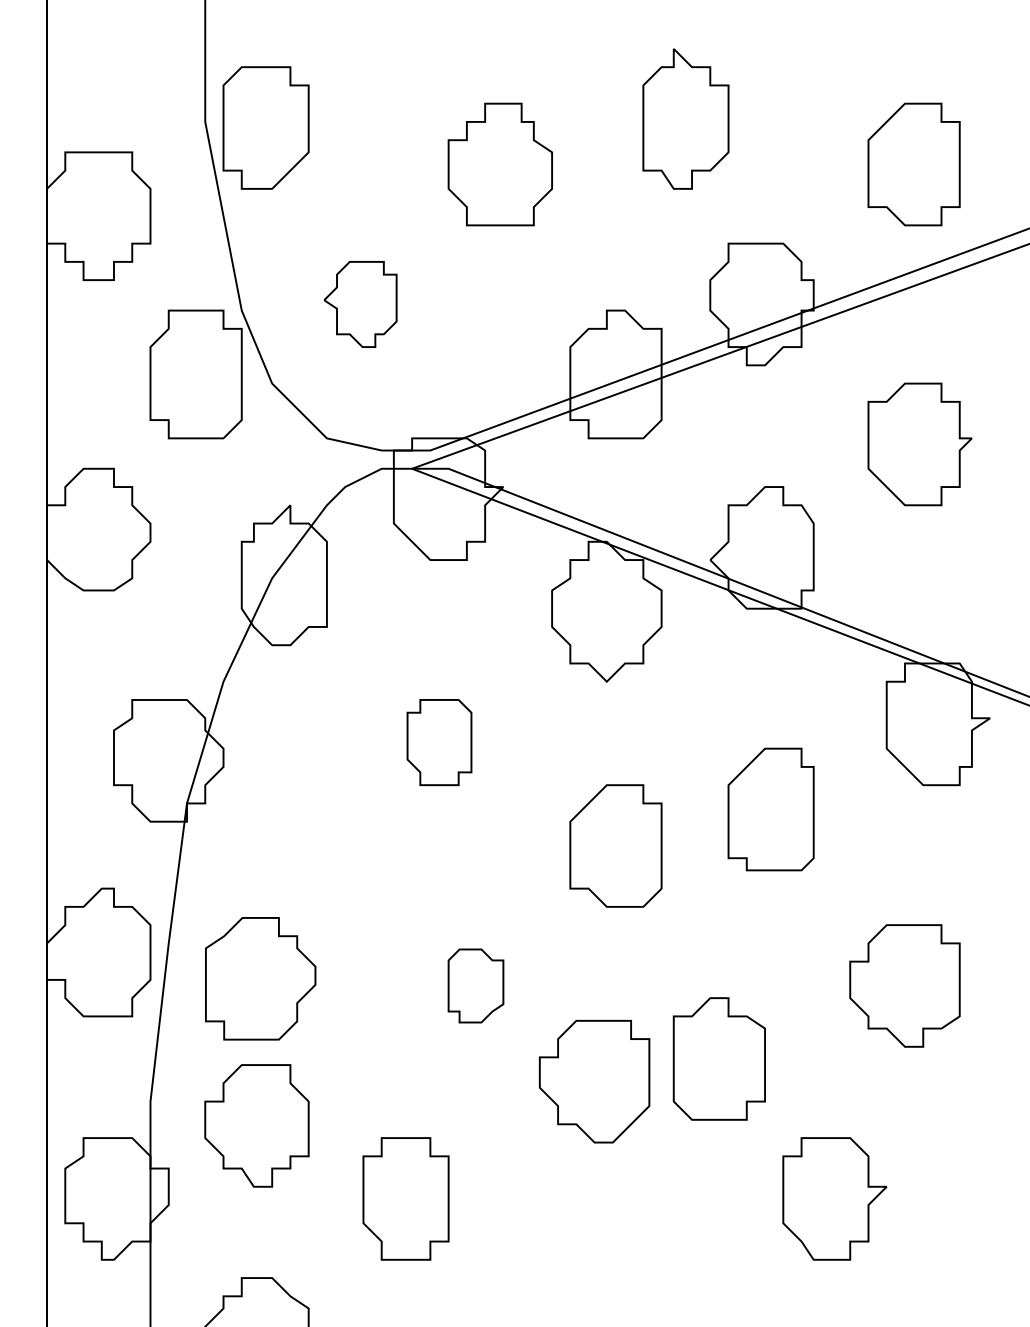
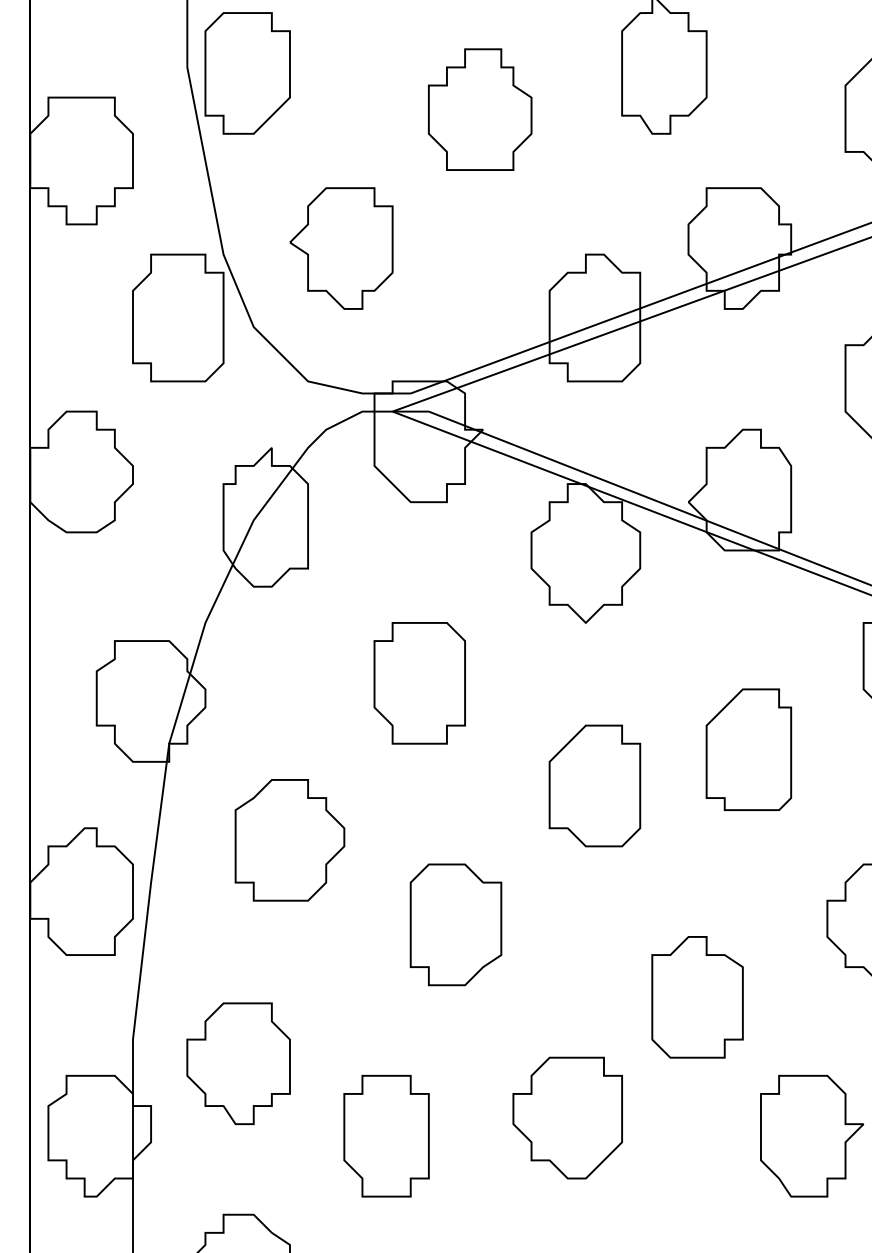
part: (360, 304) -> (341, 248), size x1.43
part: (439, 742) -> (419, 683), size x1.43
part: (260, 978) -> (289, 840), moved
part: (475, 985) -> (455, 924), size x1.67
part: (594, 1081) -> (567, 1117), moved

